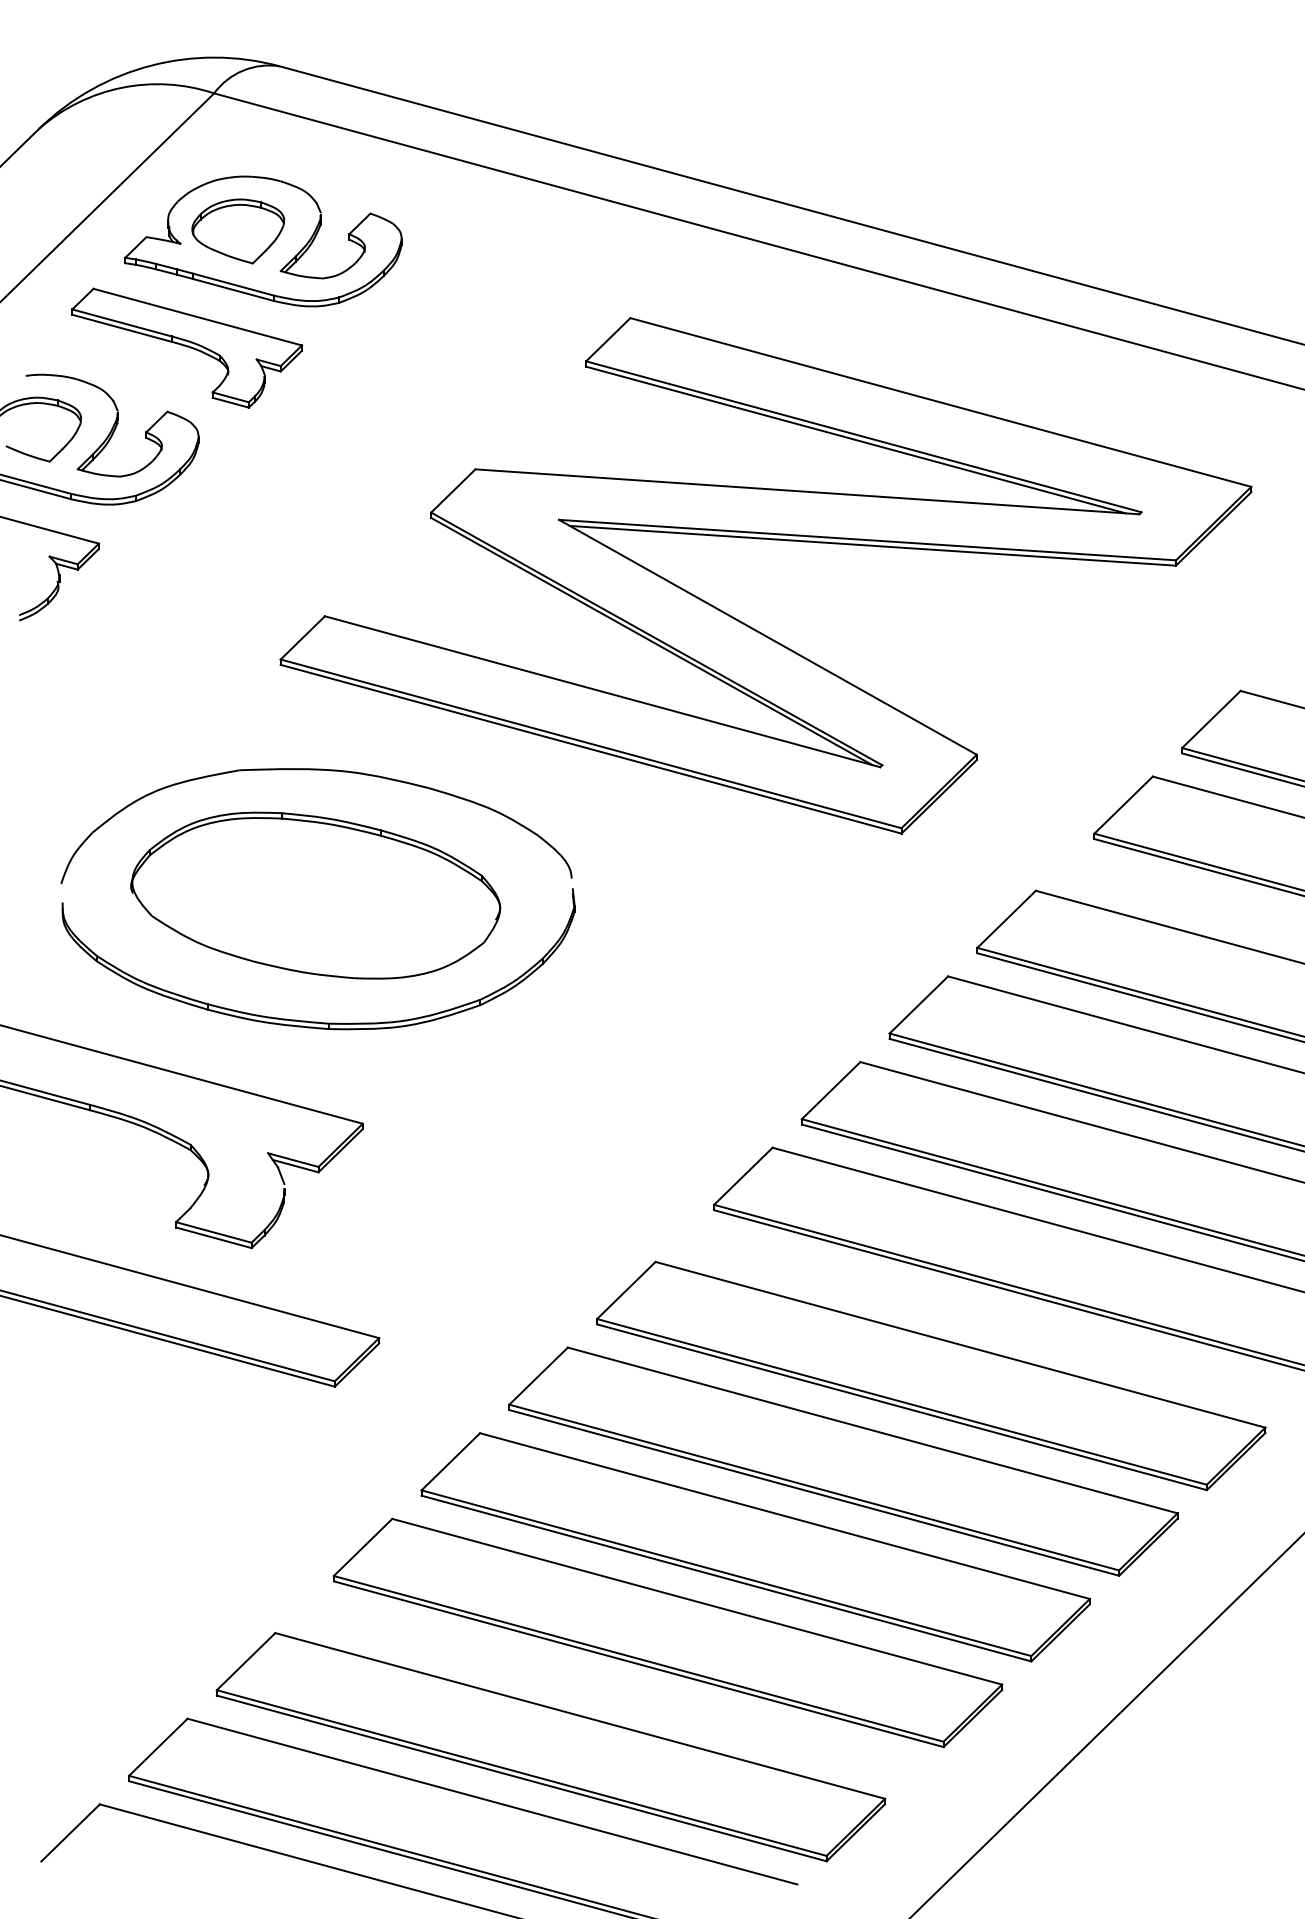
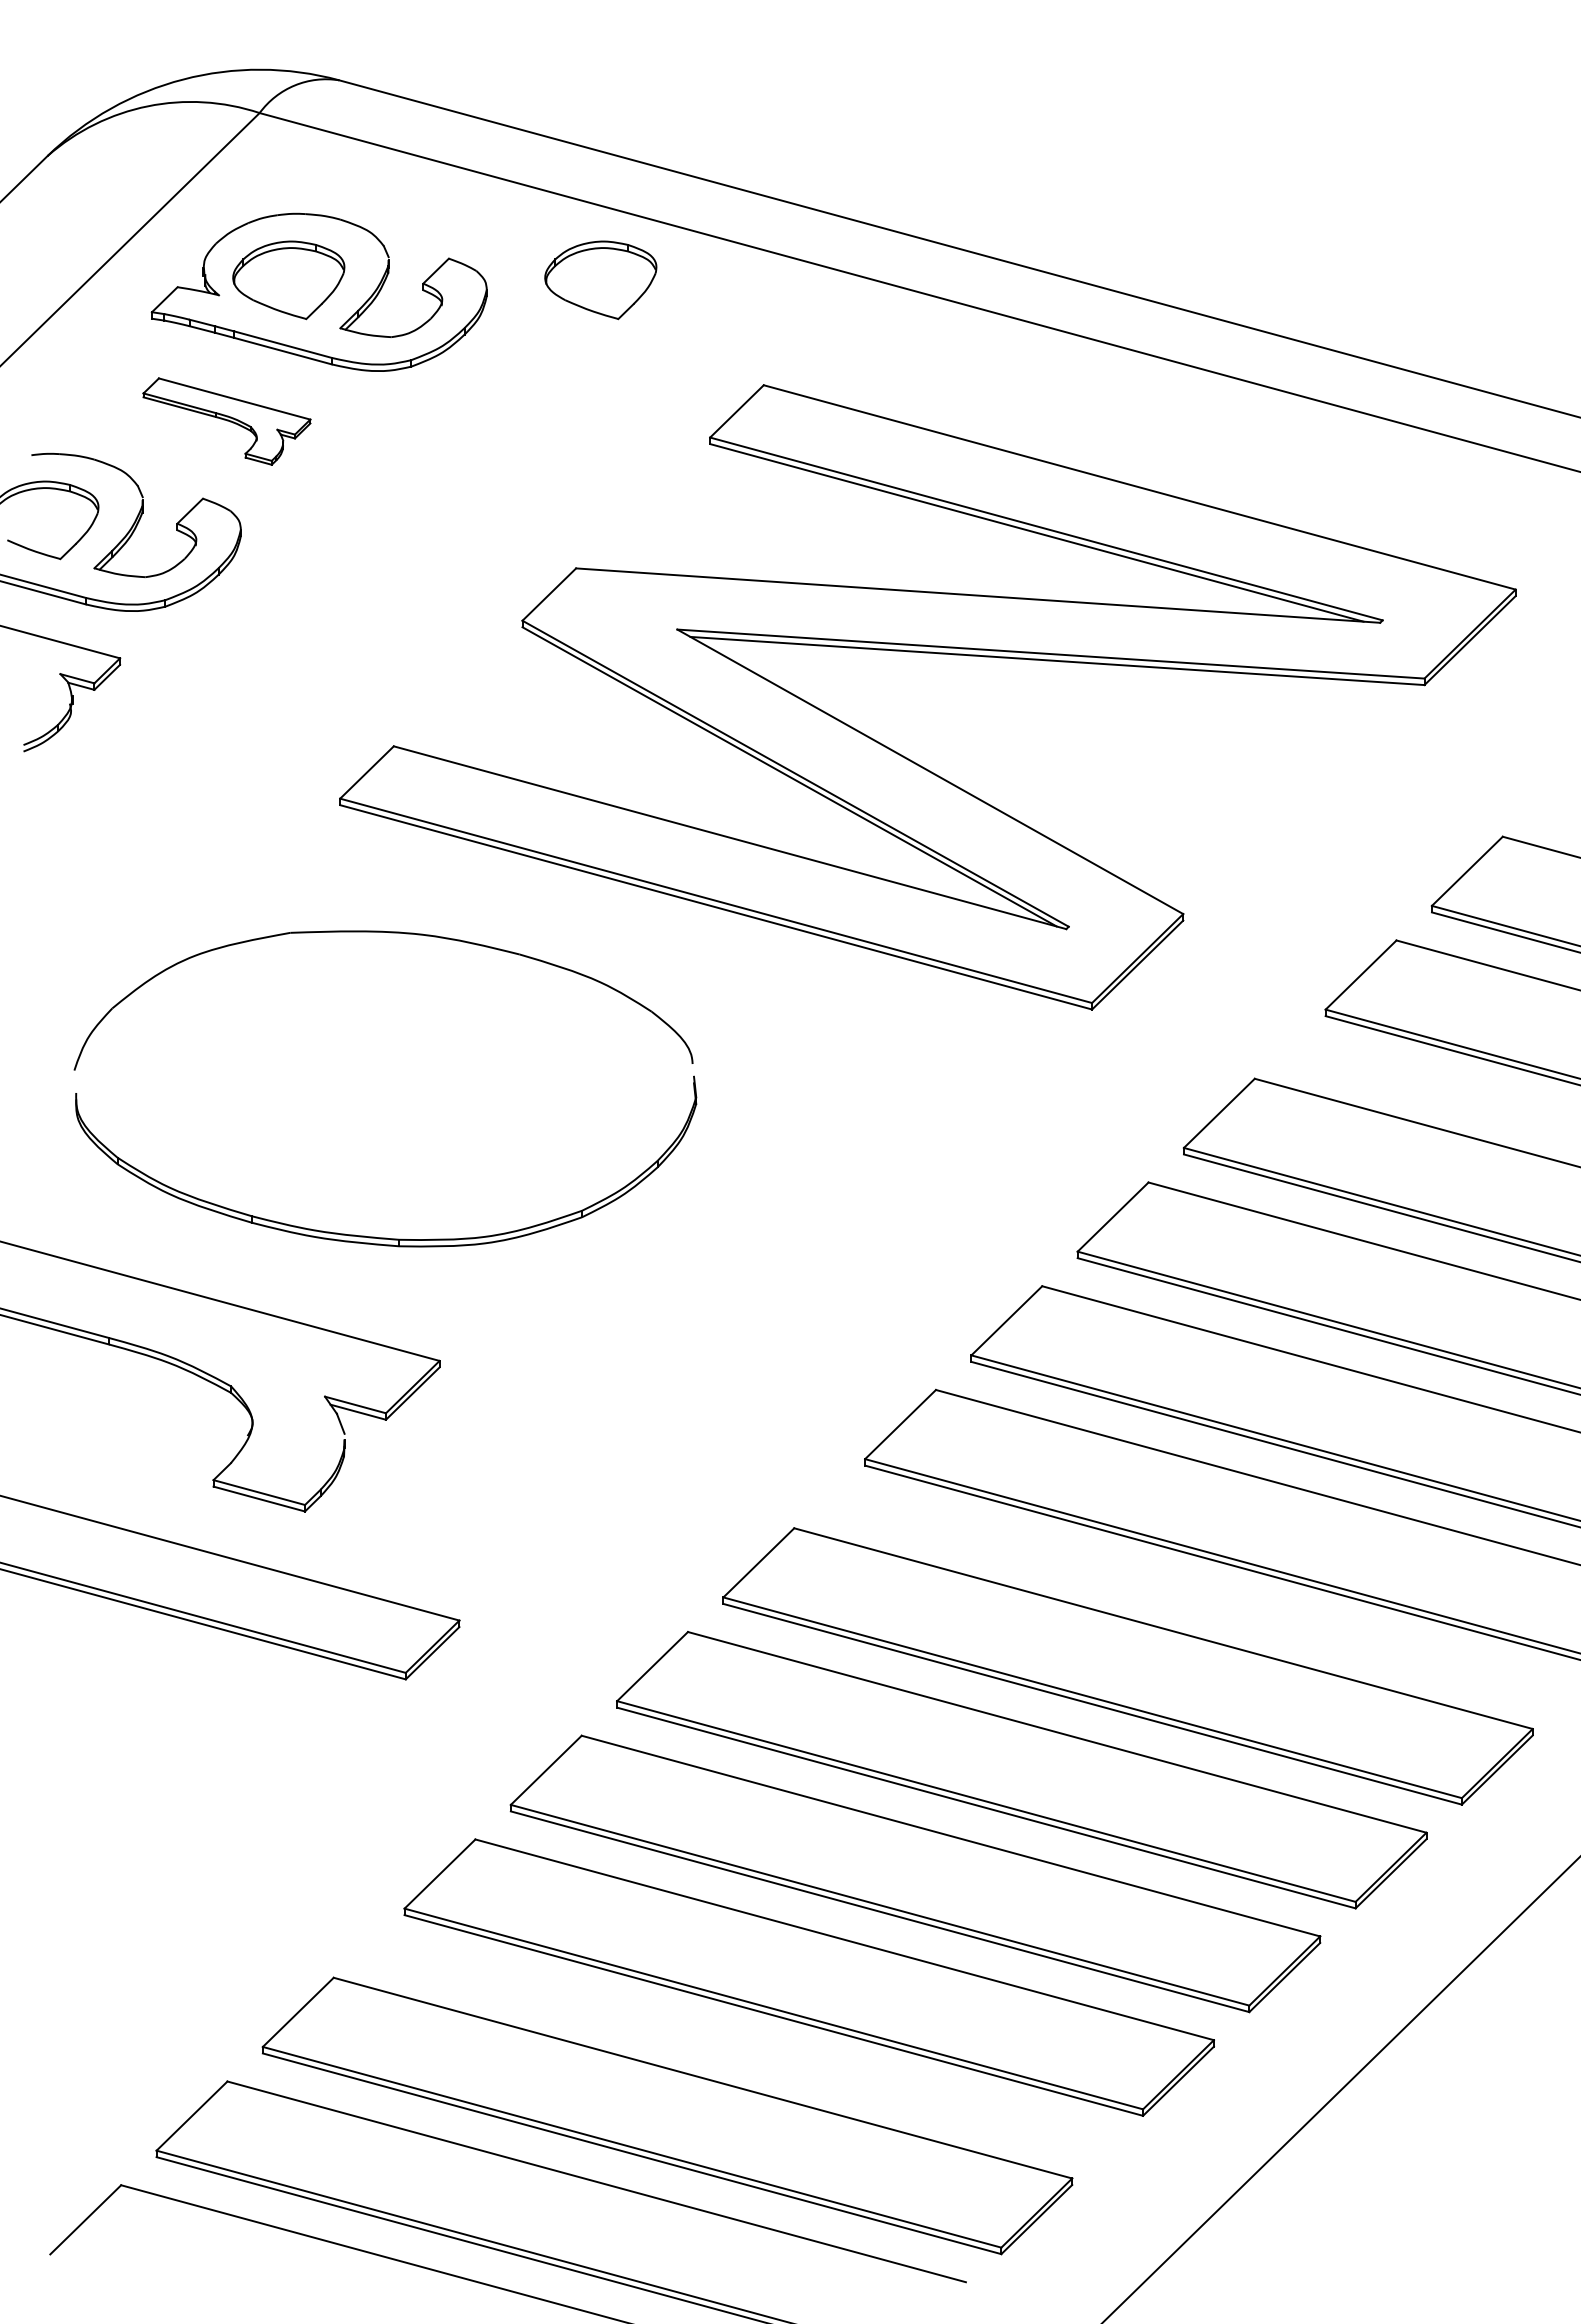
part: (495, 231) -> (600, 280), added
part: (186, 348) -> (226, 421), size x0.6
part: (315, 895) -> (382, 1084), removed

